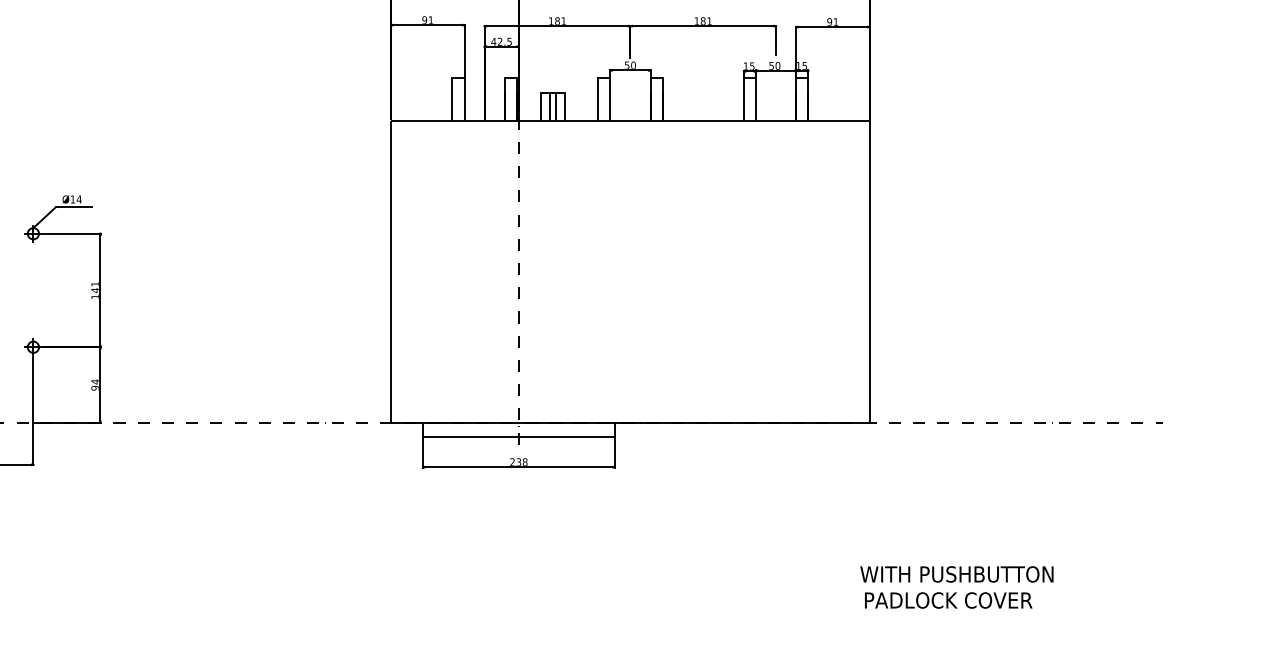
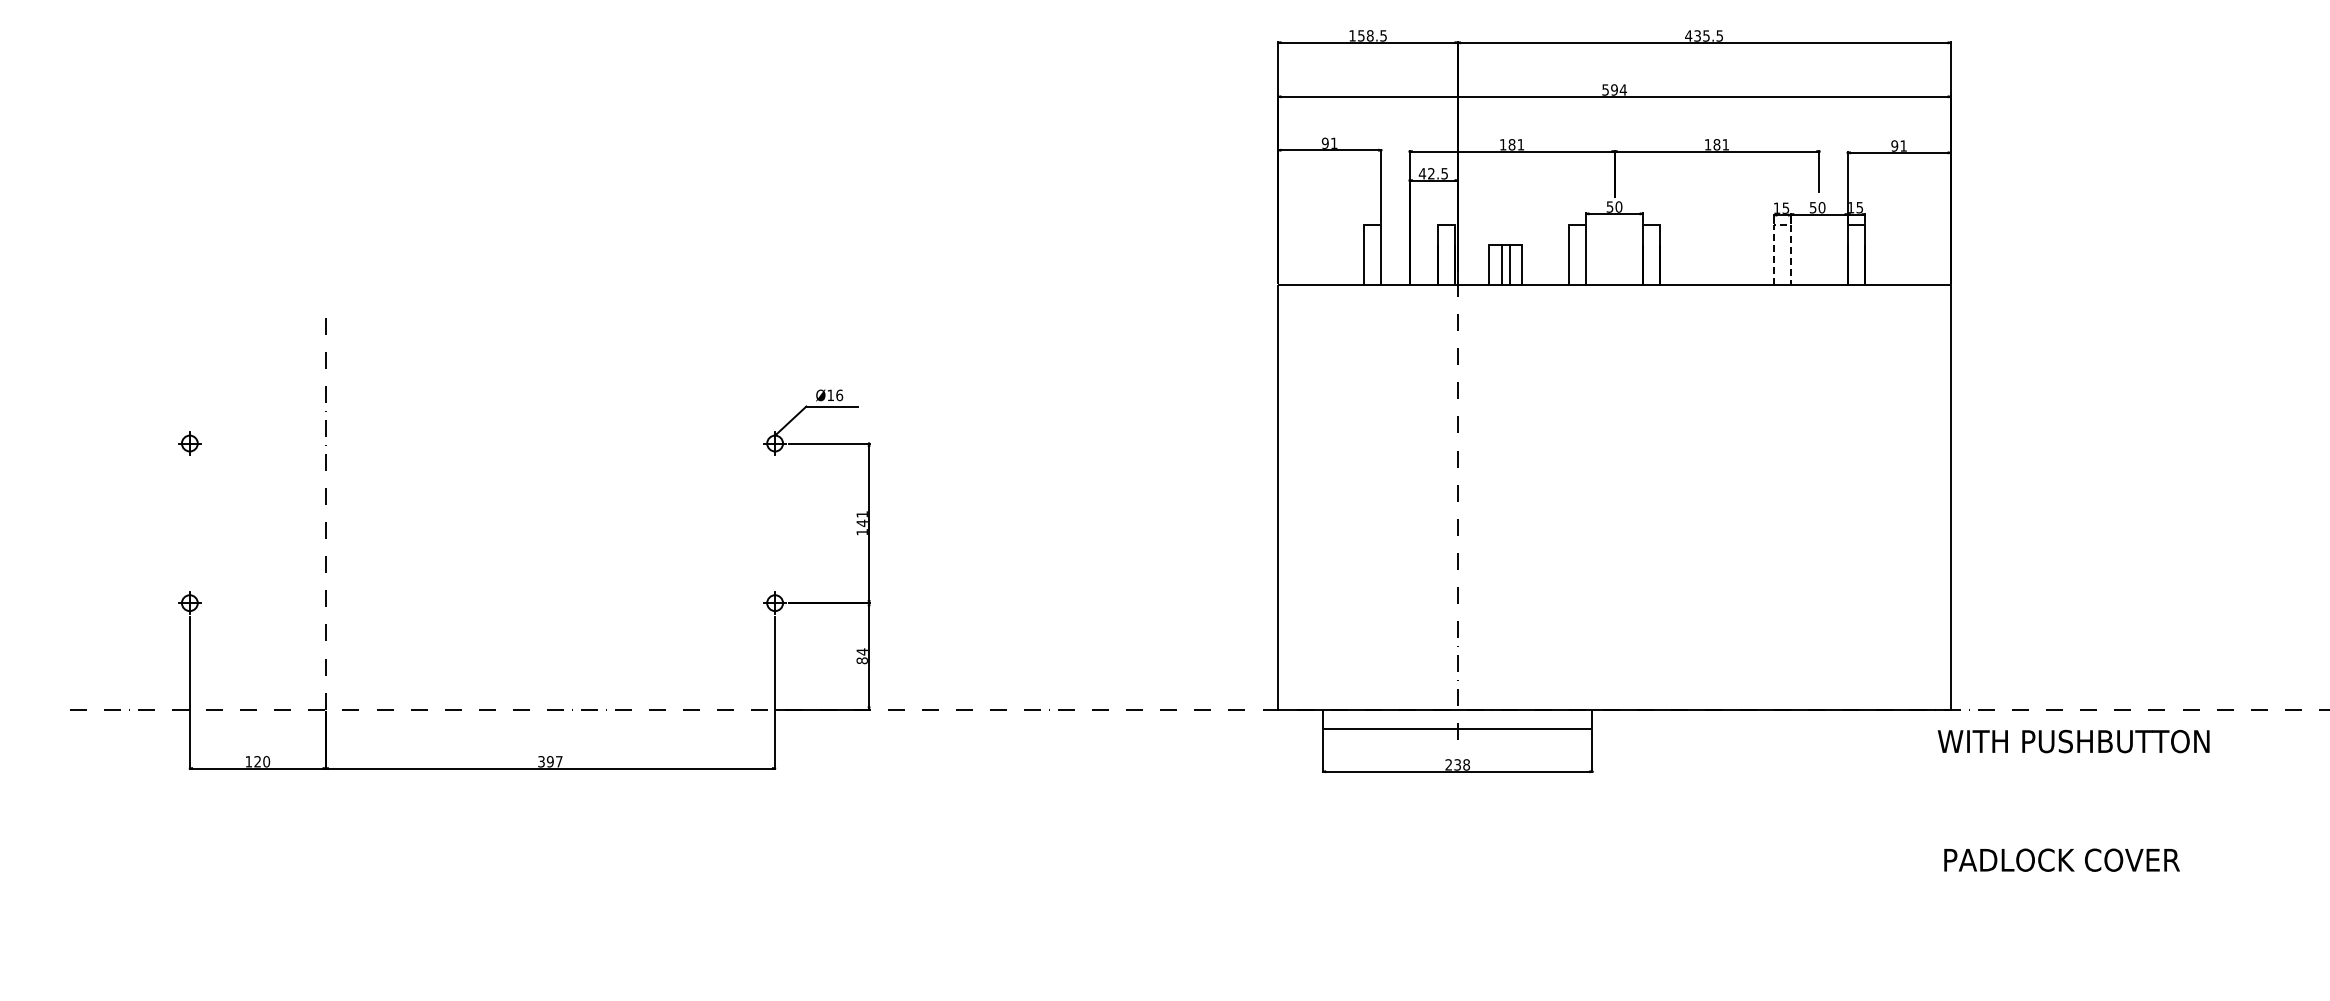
line: (750, 78) -> (1783, 225), solid -> dashed
text: (79, 199) -> (839, 395), Ø14 -> Ø16
text: (94, 388) -> (861, 660), 94 -> 84
text: (956, 574) -> (2073, 741), moved
text: (948, 599) -> (2061, 859), moved

